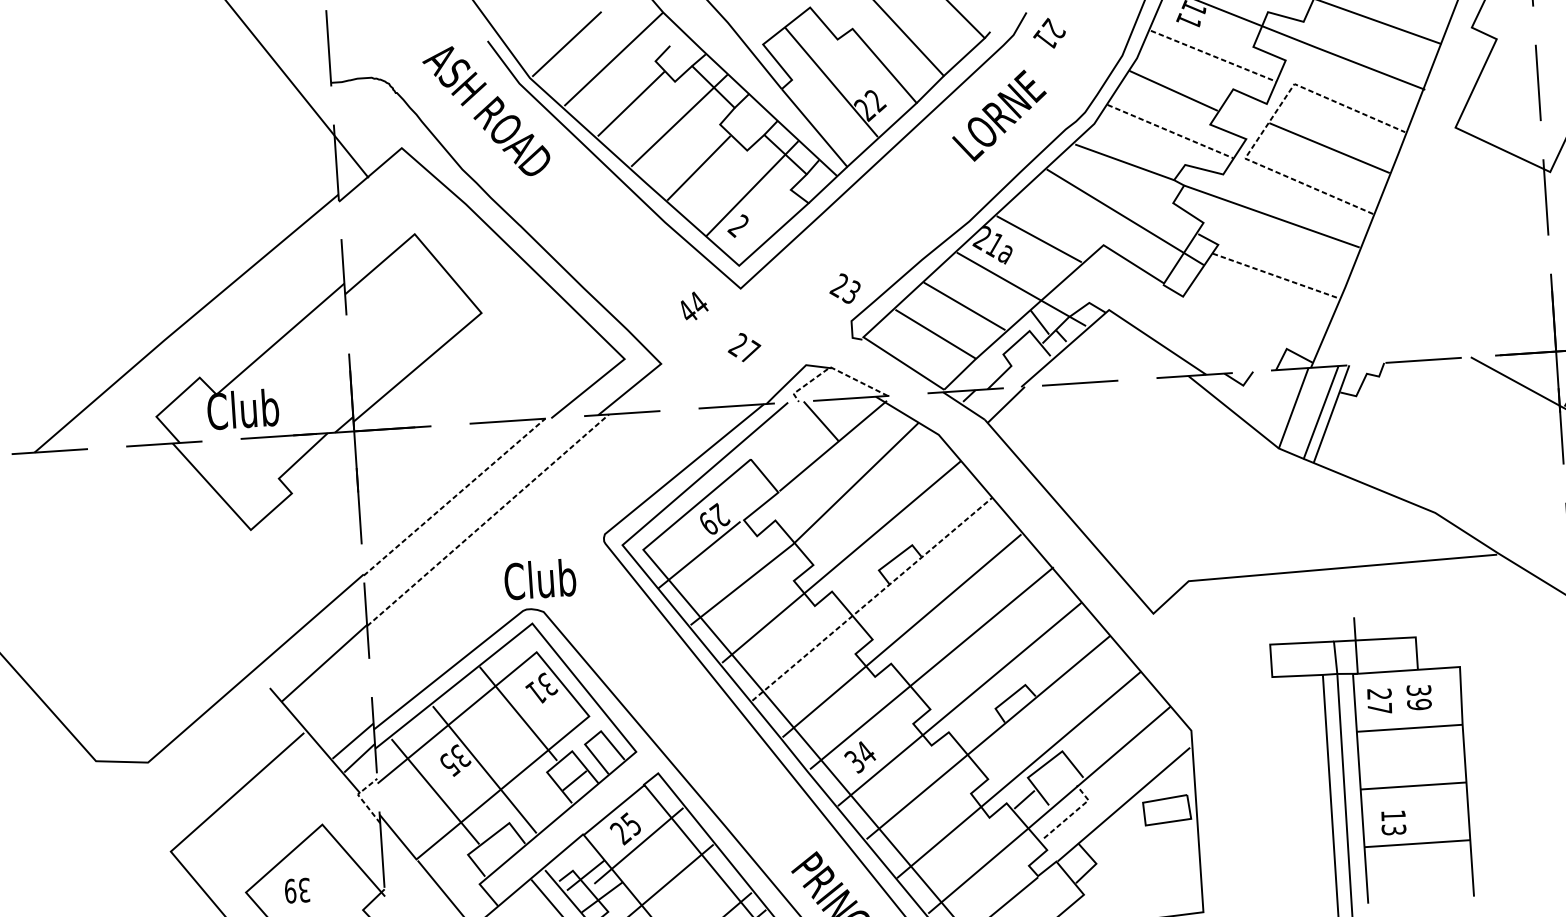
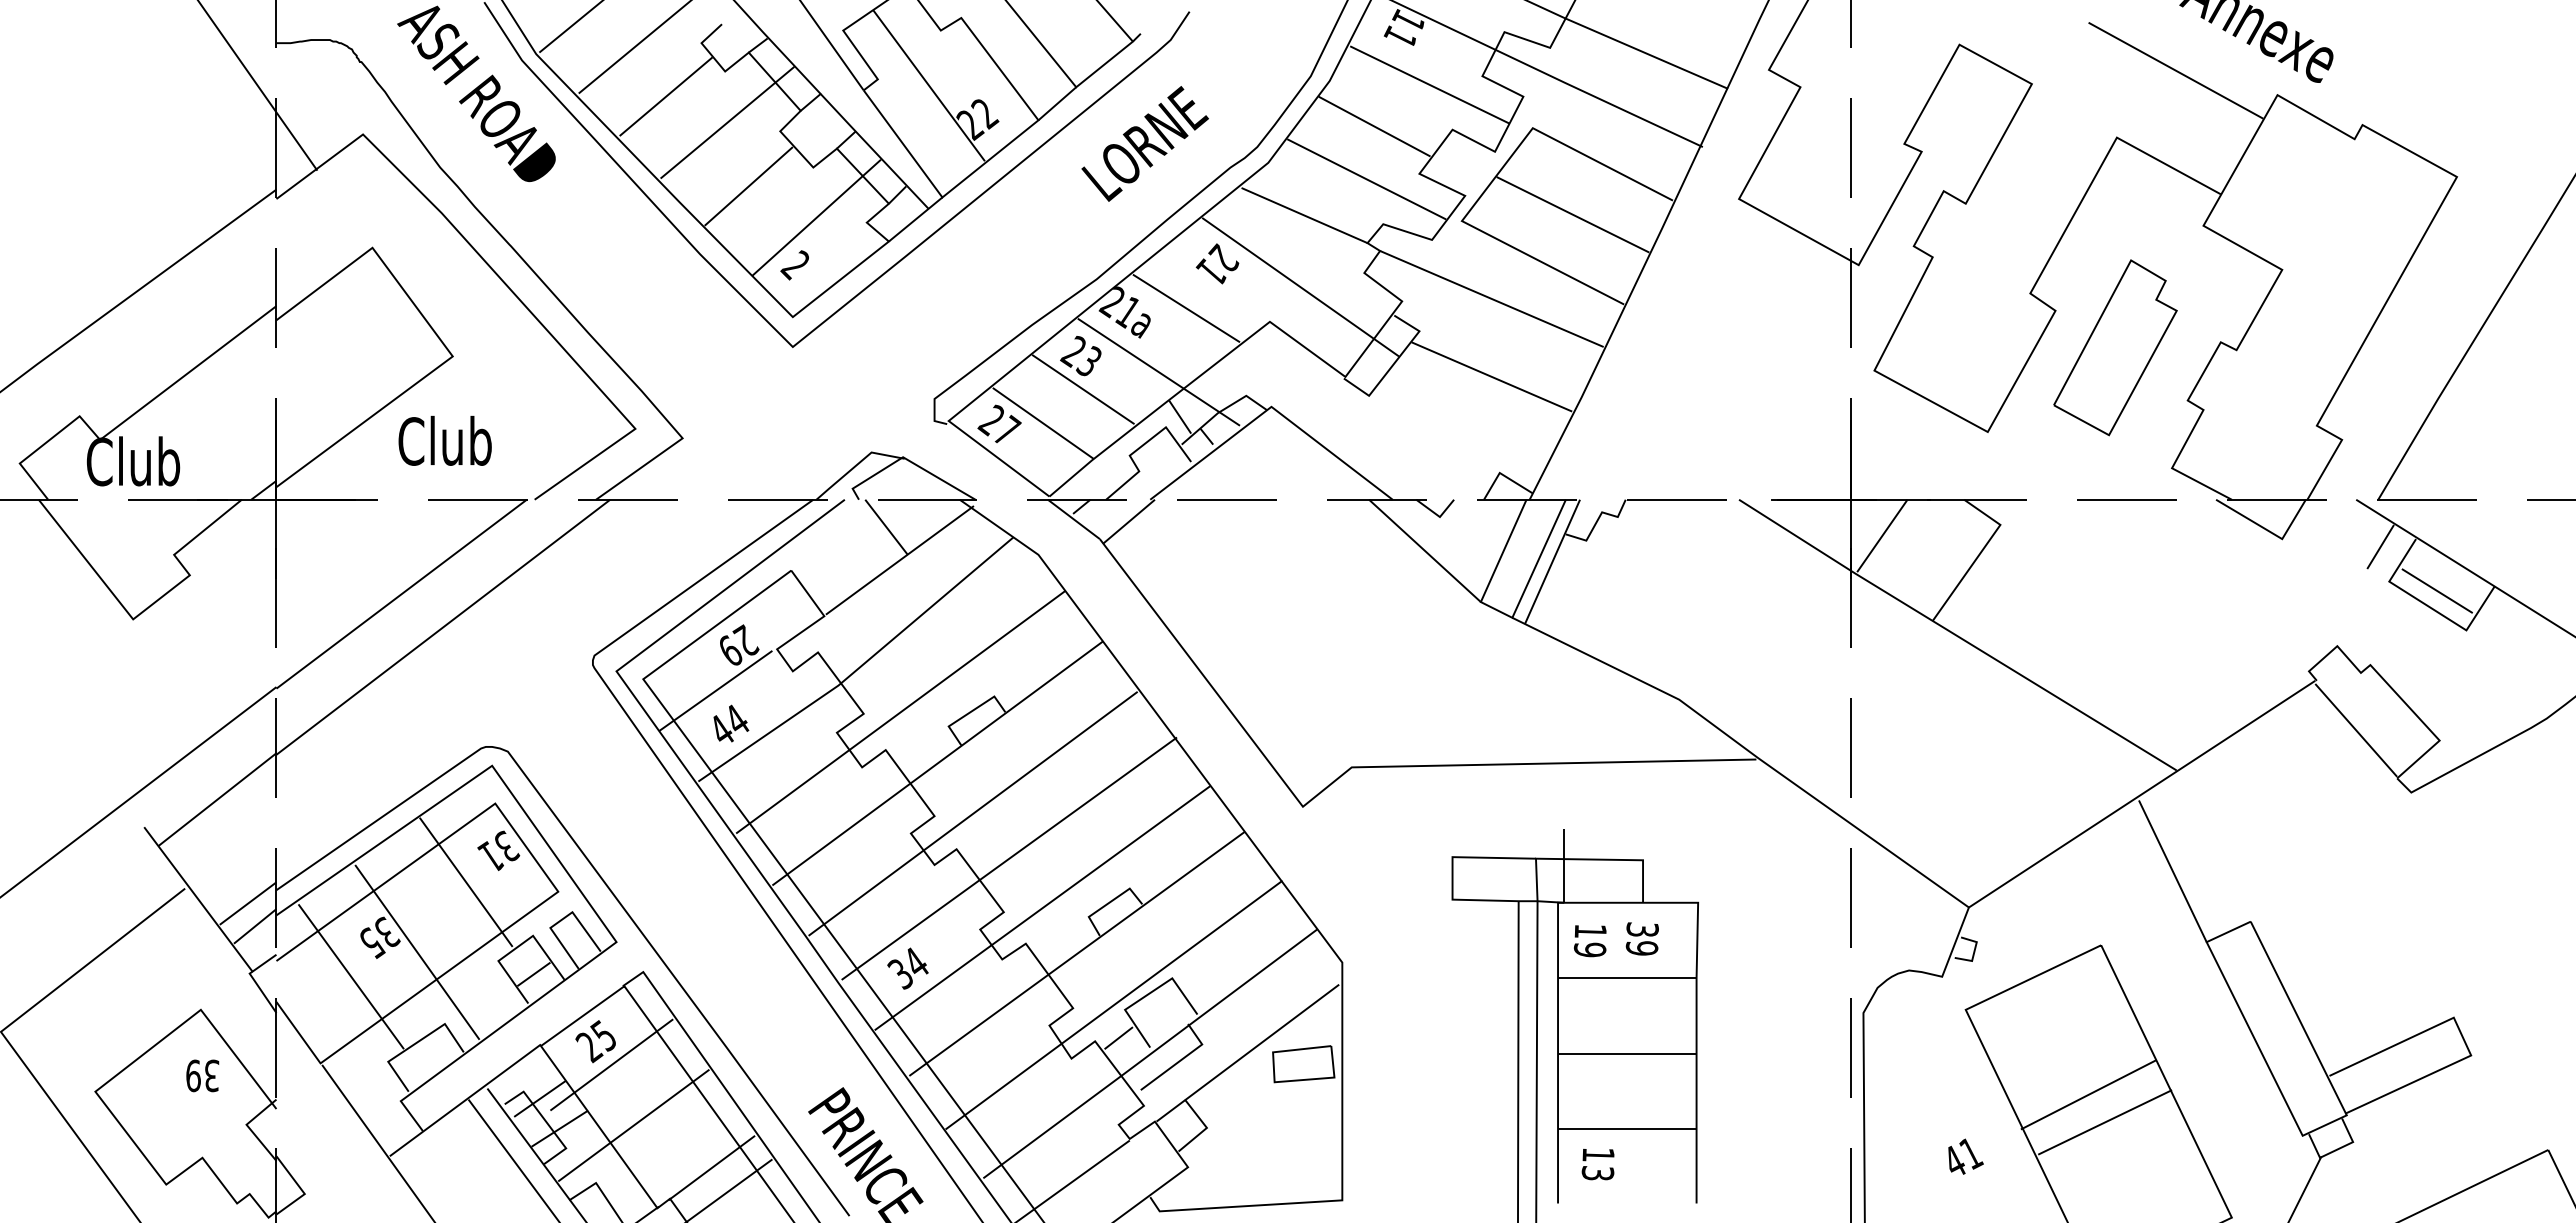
text: (1049, 33) -> (1217, 263), moved
line: (1214, 56) -> (1430, 85), dashed -> solid
line: (1264, 129) -> (1489, 184), dashed -> solid
line: (1170, 131) -> (1367, 179), dashed -> solid
line: (1276, 276) -> (1492, 377), dashed -> solid
text: (844, 288) -> (1080, 356), moved
text: (694, 305) -> (731, 723), moved
text: (744, 347) -> (999, 423), moved
line: (833, 368) -> (906, 459), dashed -> solid
line: (454, 497) -> (401, 594), dashed -> solid
line: (488, 519) -> (443, 626), dashed -> solid
text: (539, 579) -> (444, 440), moved
line: (873, 599) -> (938, 763), dashed -> solid
text: (1378, 701) -> (1589, 940), 27 -> 19
line: (361, 798) -> (253, 979), dashed -> solid
line: (1074, 812) -> (1182, 1059), dashed -> solid
text: (1393, 823) -> (1597, 1164), moved
text: (297, 890) -> (202, 1075), moved

